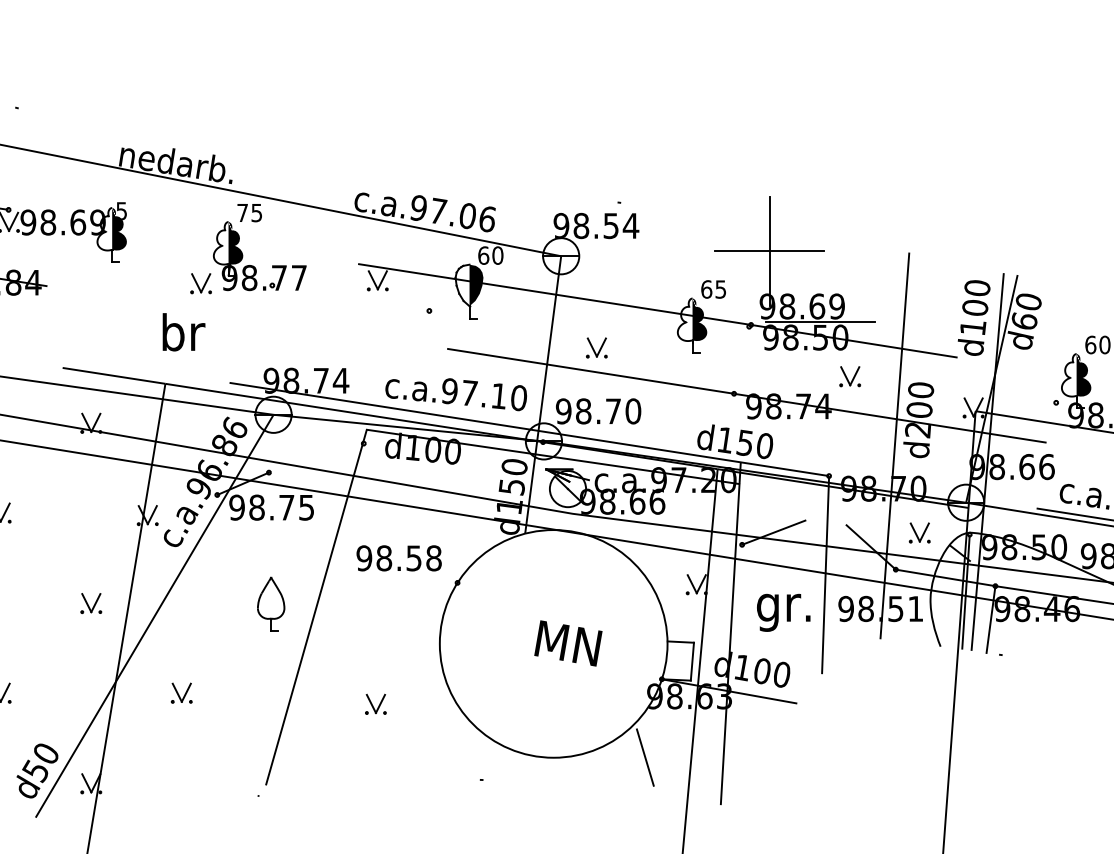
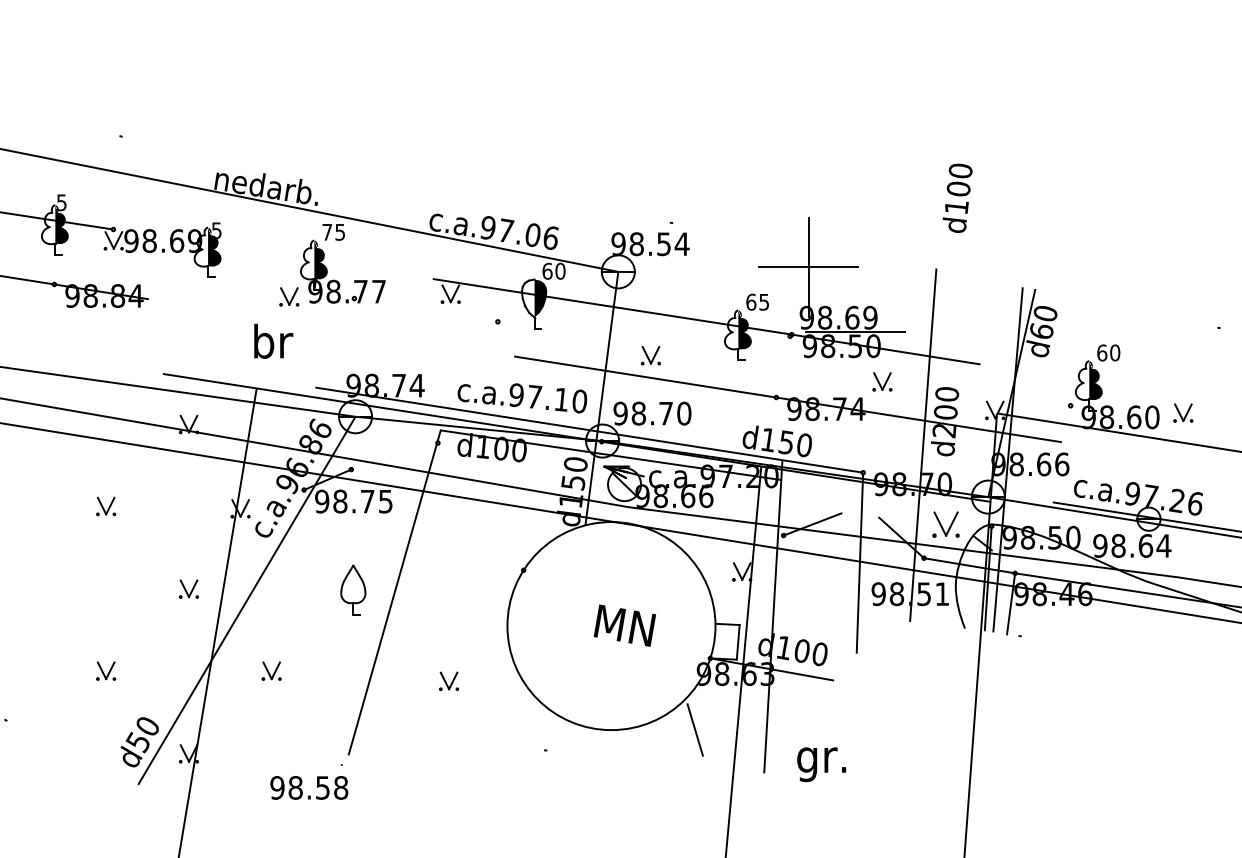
text: (973, 317) -> (957, 197), moved
part: (919, 532) -> (945, 524), size x1.4
text: (399, 557) -> (309, 787), moved
text: (783, 612) -> (821, 764), moved

